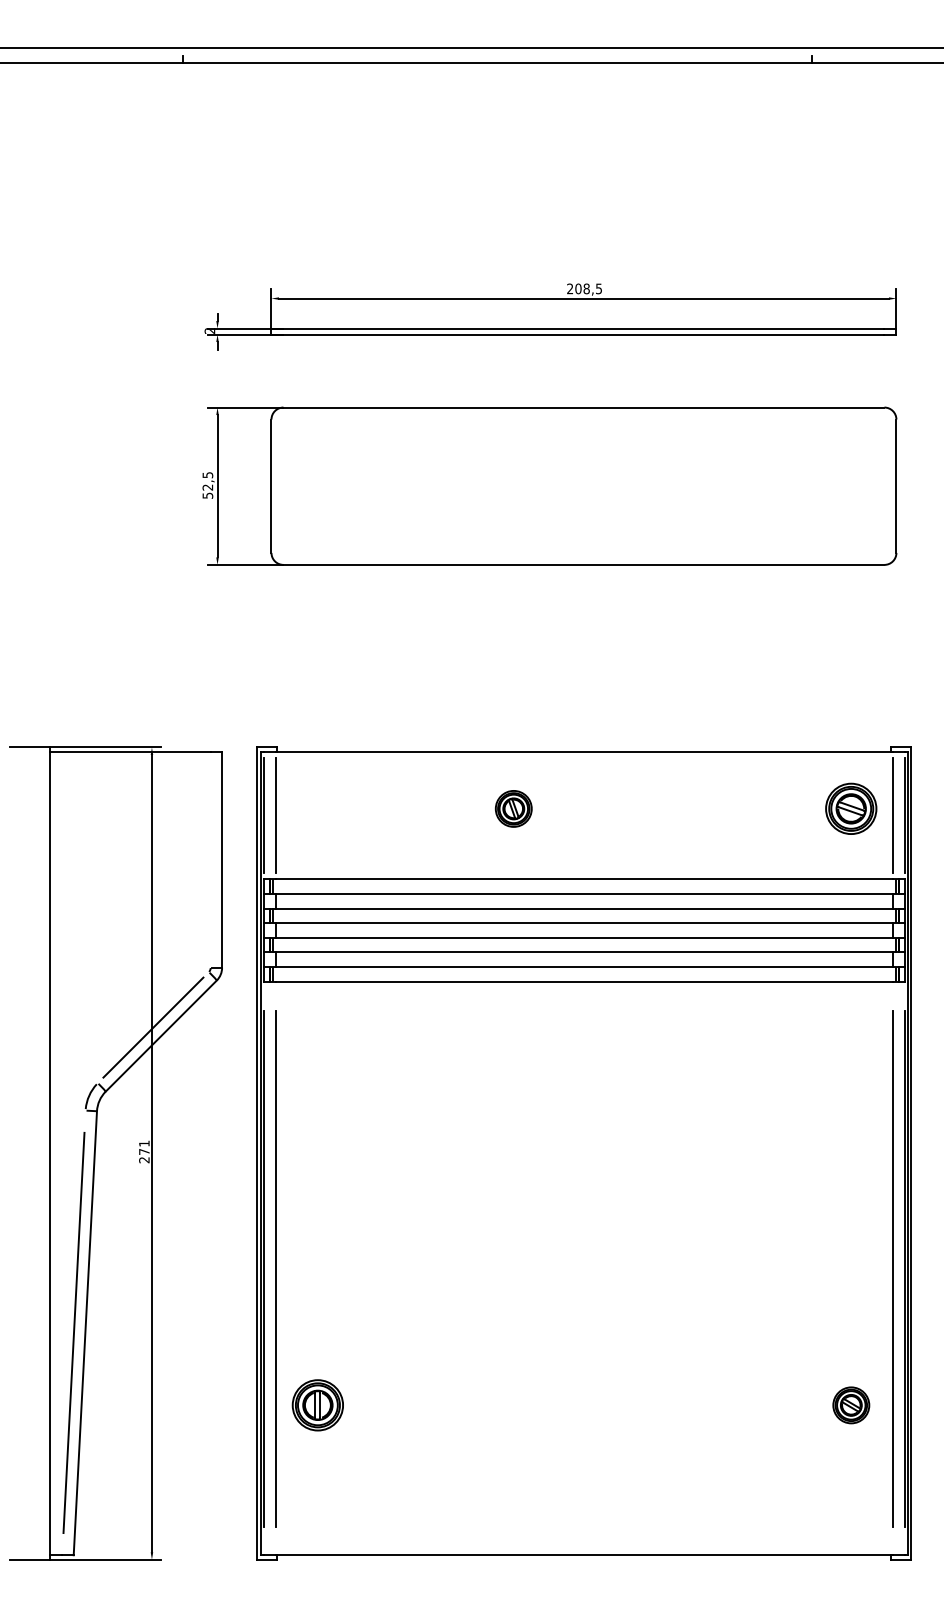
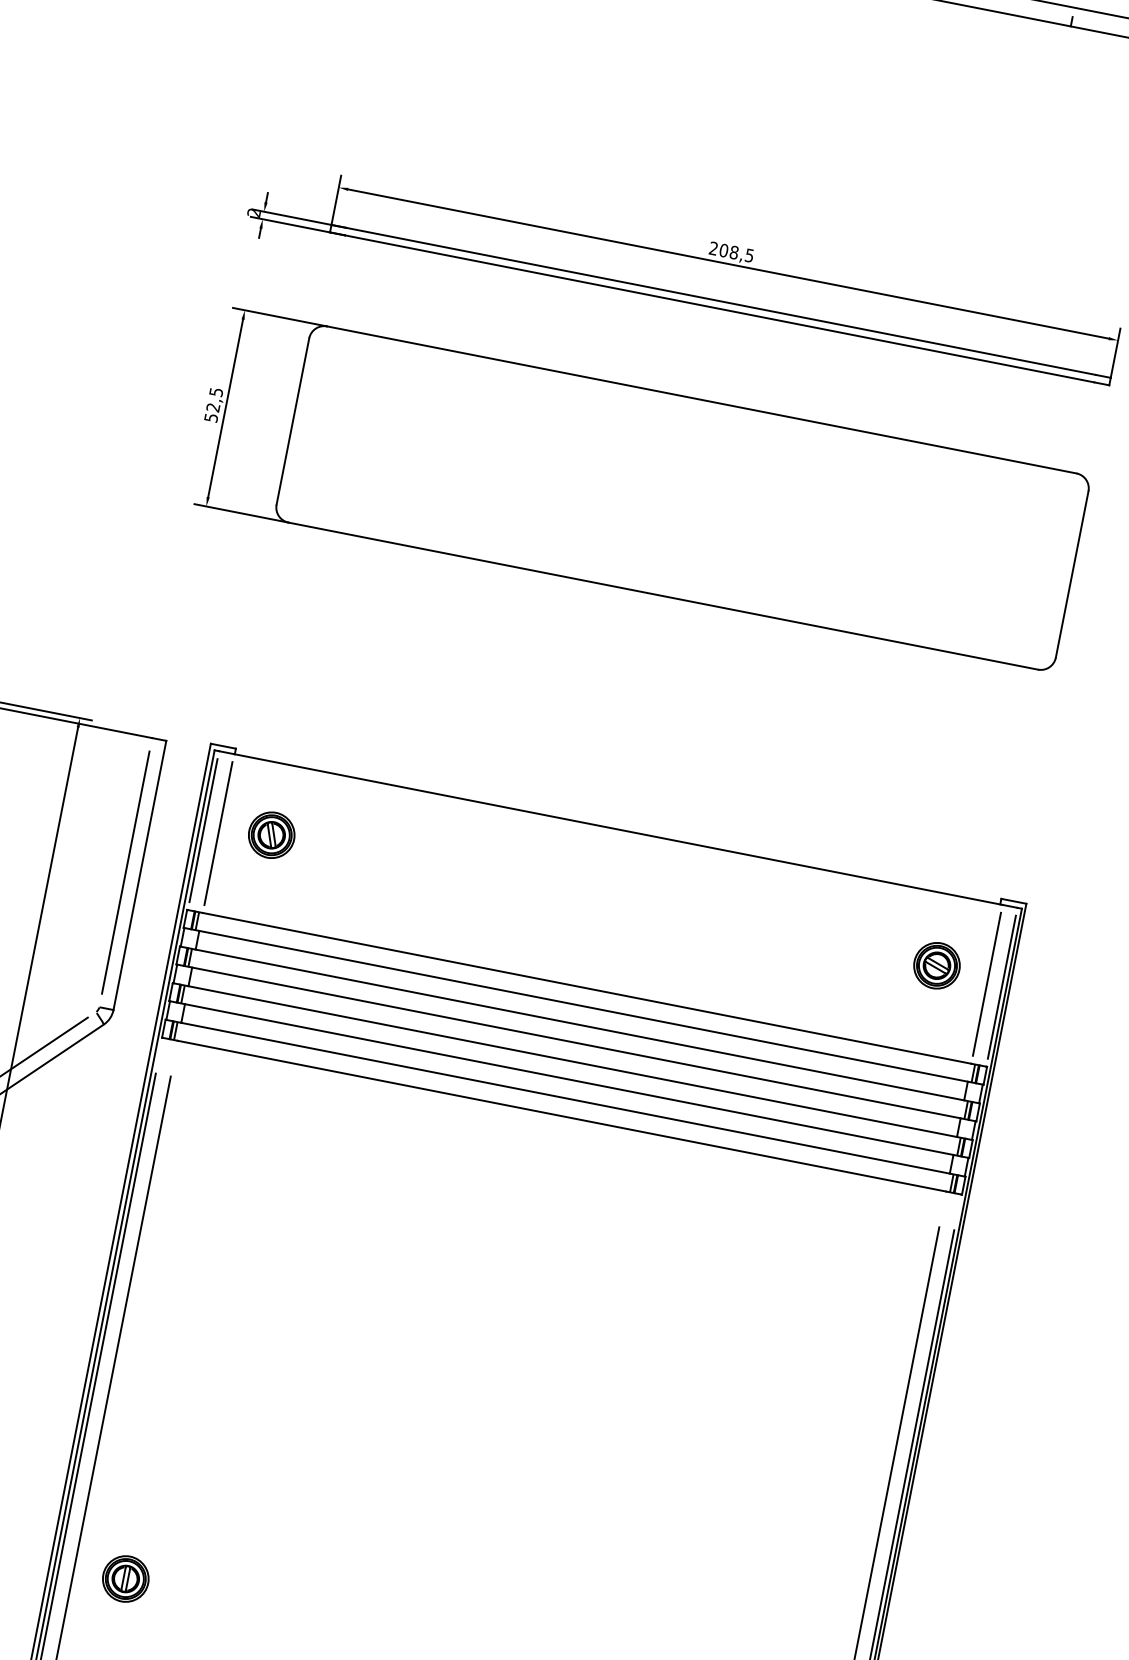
part: (513, 808) -> (271, 834), moved
part: (851, 808) -> (937, 965), size x0.71
line: (210, 859) -> (125, 872), added
part: (317, 1405) -> (125, 1579), size x0.71

